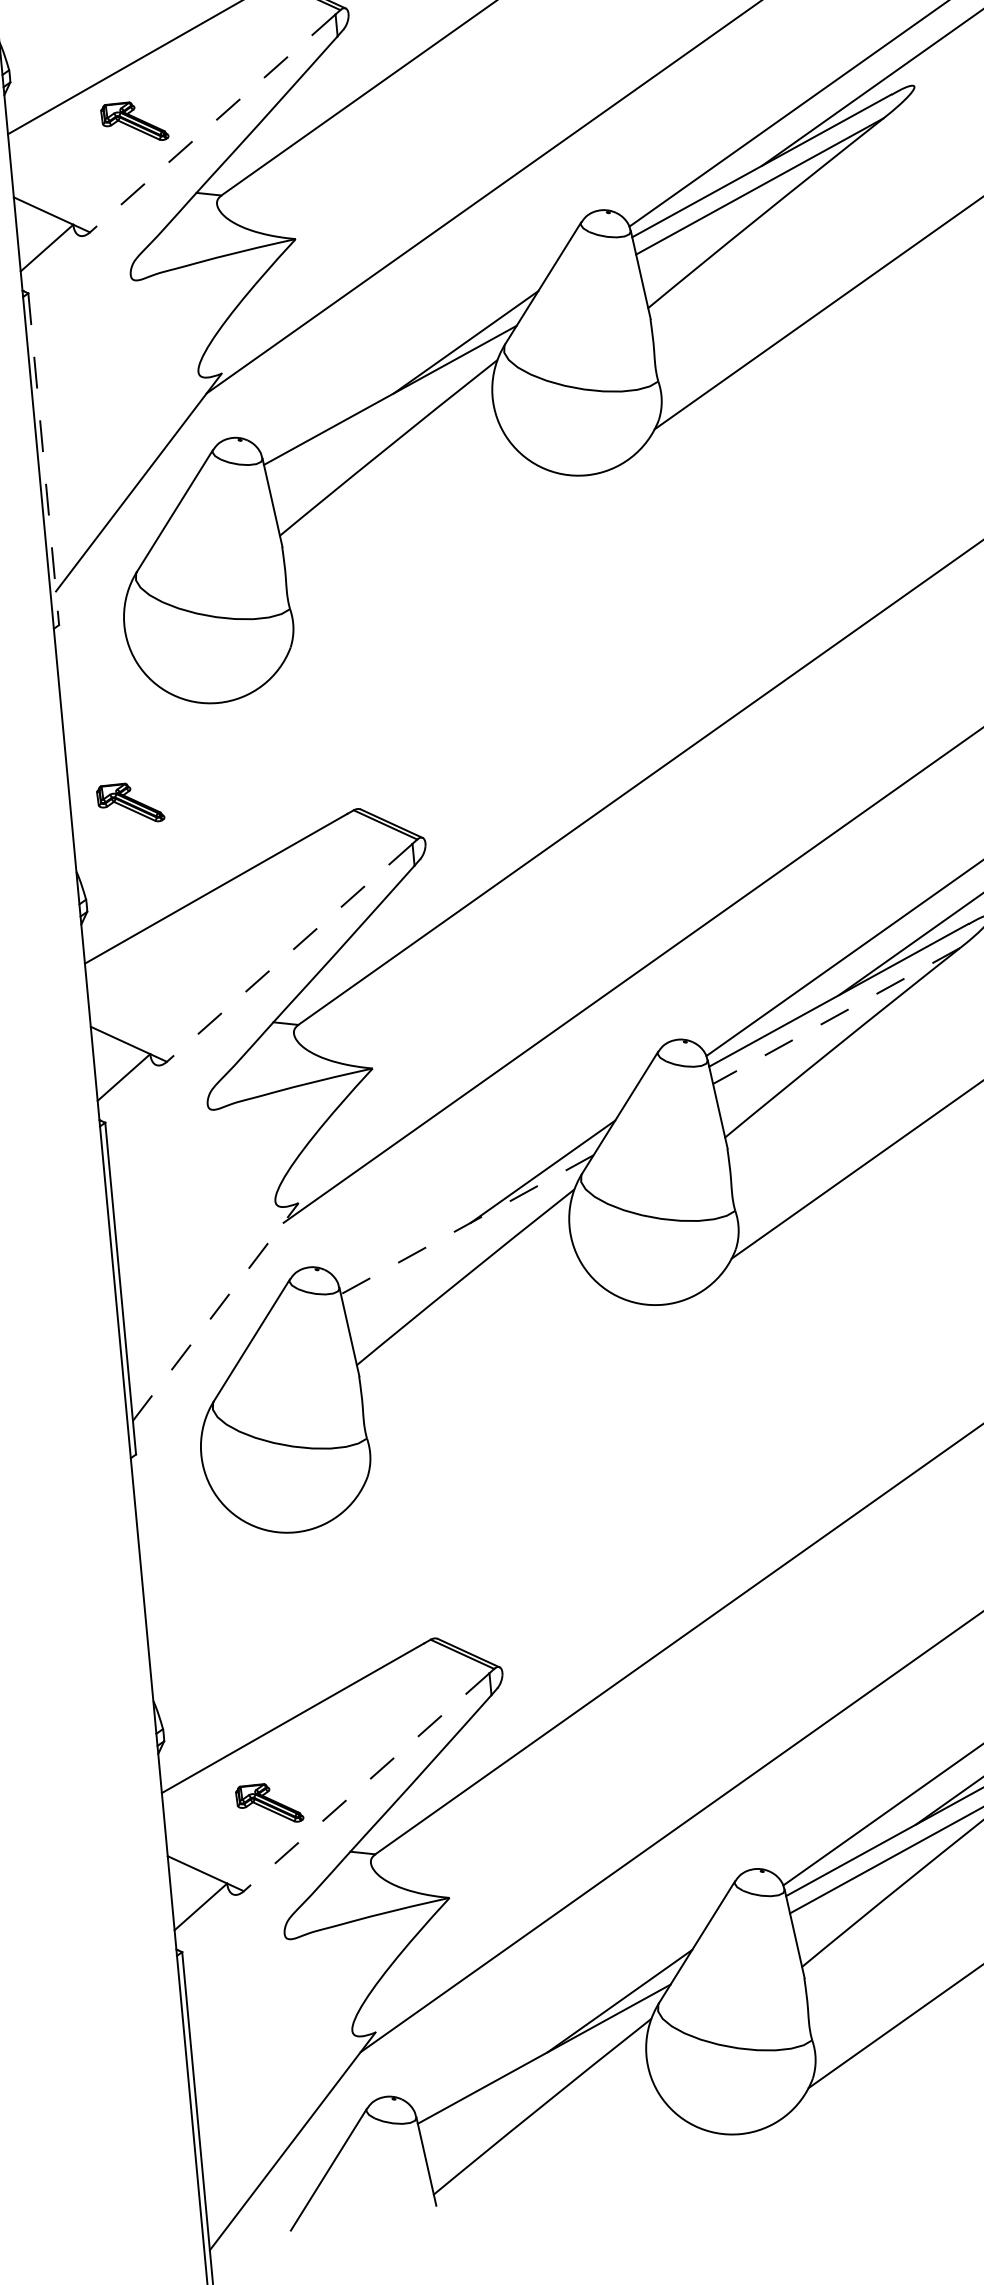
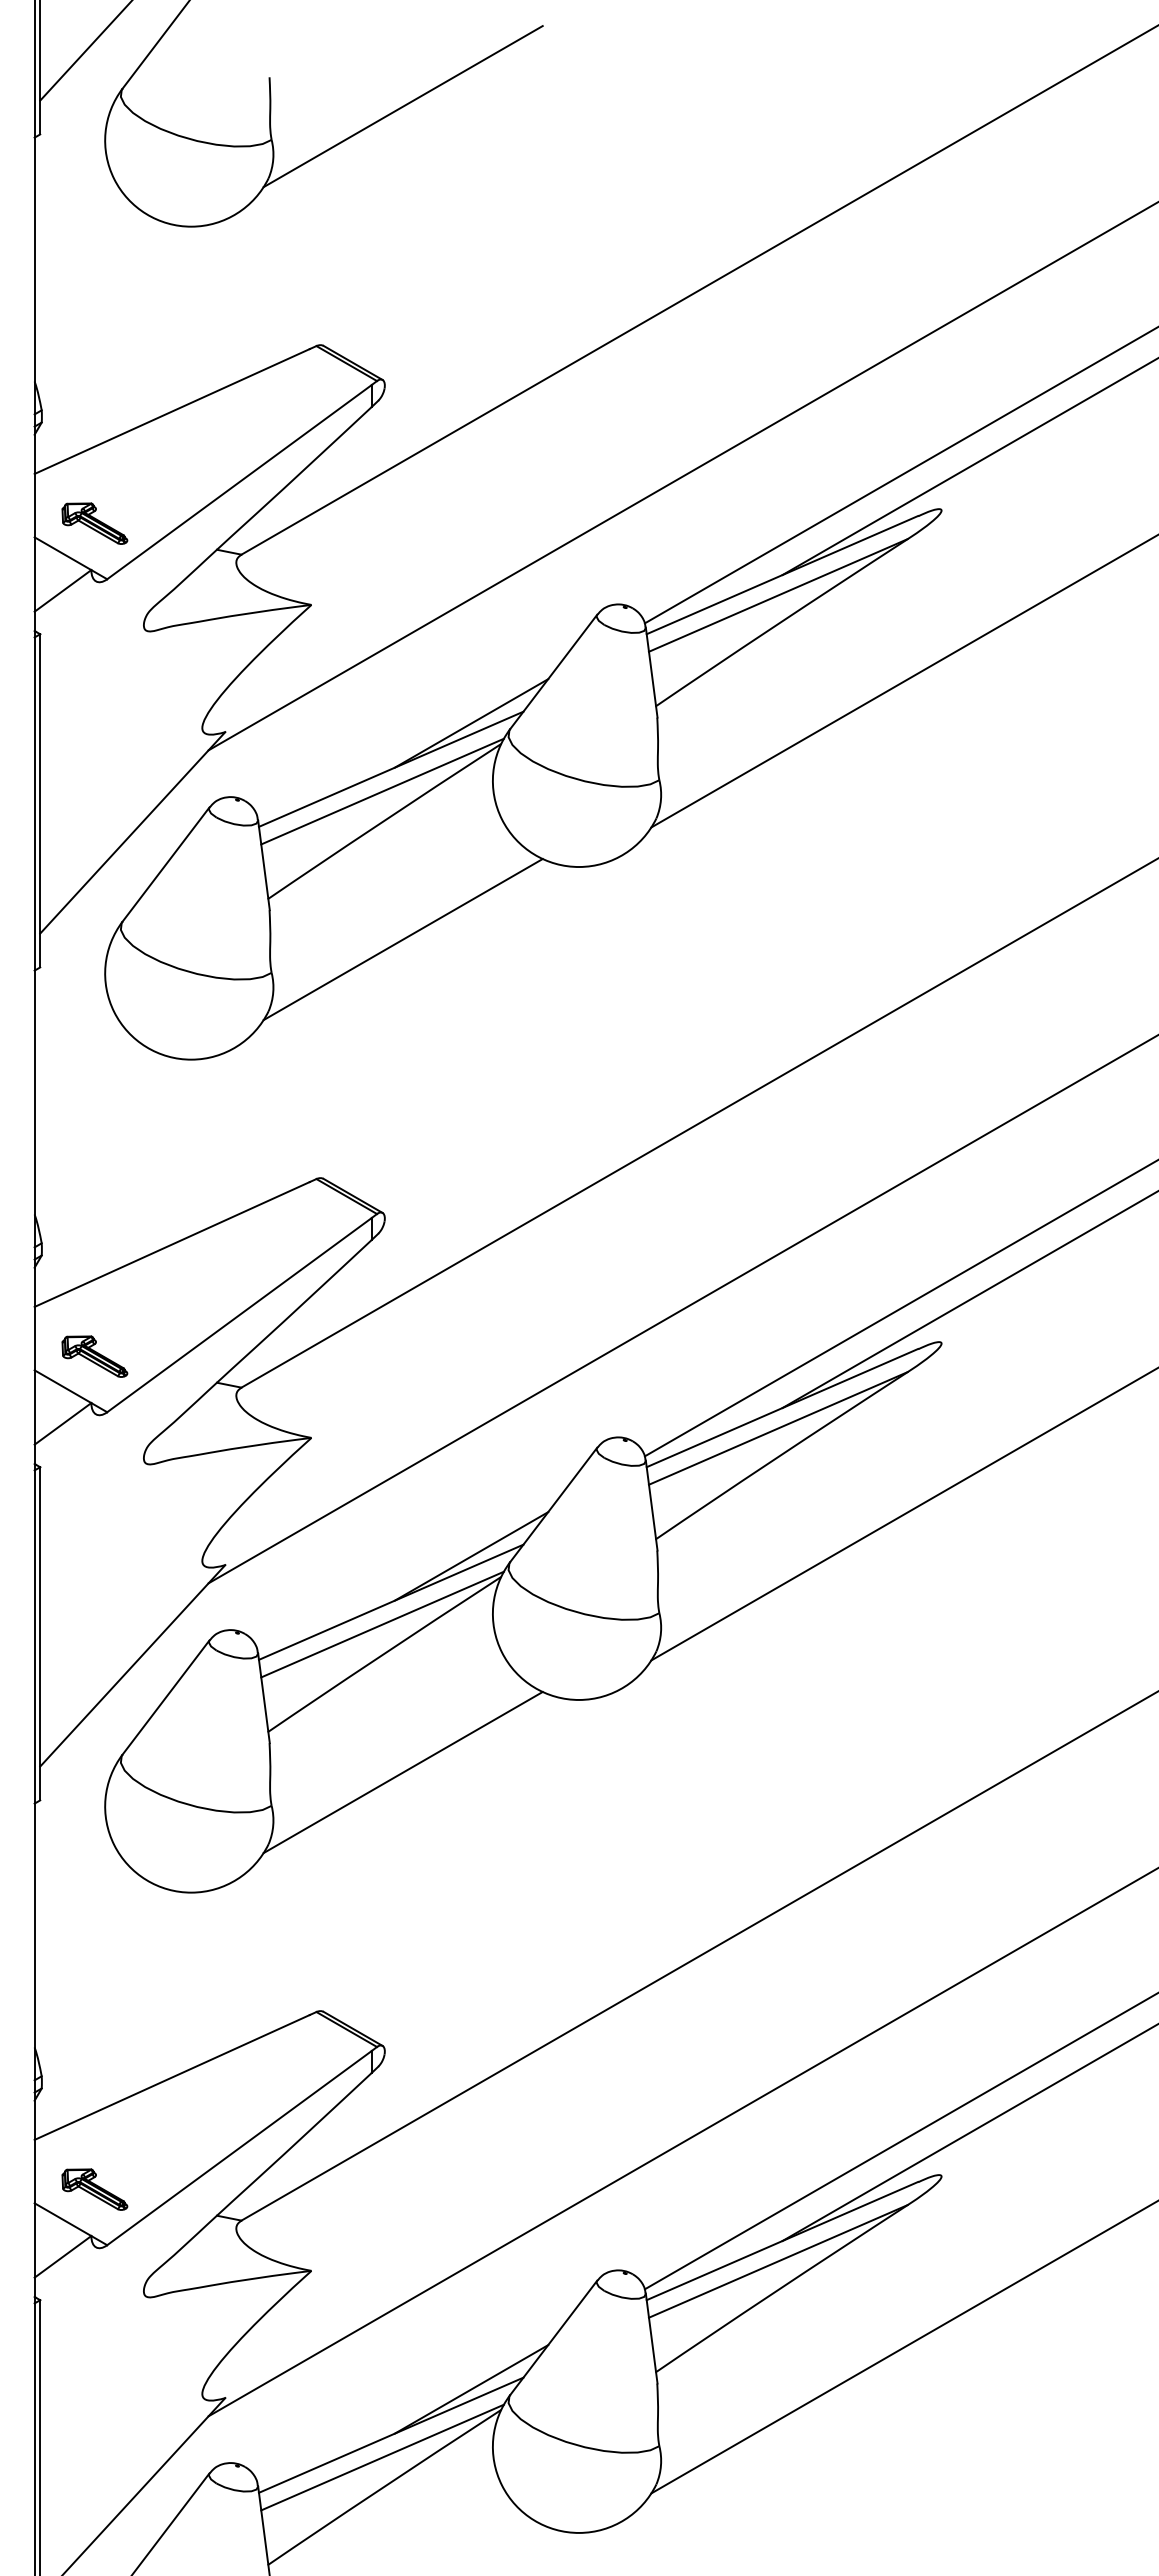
part: (134, 122) -> (94, 523), moved
line: (212, 123) -> (239, 482), dashed -> solid
line: (383, 418) -> (382, 791), added
line: (43, 458) -> (40, 800), dashed -> solid
line: (417, 563) -> (402, 939), added
part: (130, 803) -> (94, 1356), moved
line: (289, 953) -> (239, 1315), dashed -> solid
line: (835, 1016) -> (777, 1428), dashed -> solid
line: (466, 1225) -> (390, 1602), dashed -> solid
line: (460, 1247) -> (382, 1624), added
line: (215, 1311) -> (132, 1665), dashed -> solid
line: (494, 1393) -> (402, 1772), added
line: (366, 1782) -> (239, 2148), dashed -> solid
part: (269, 1803) -> (94, 2189), moved
line: (537, 2077) -> (382, 2457), added

